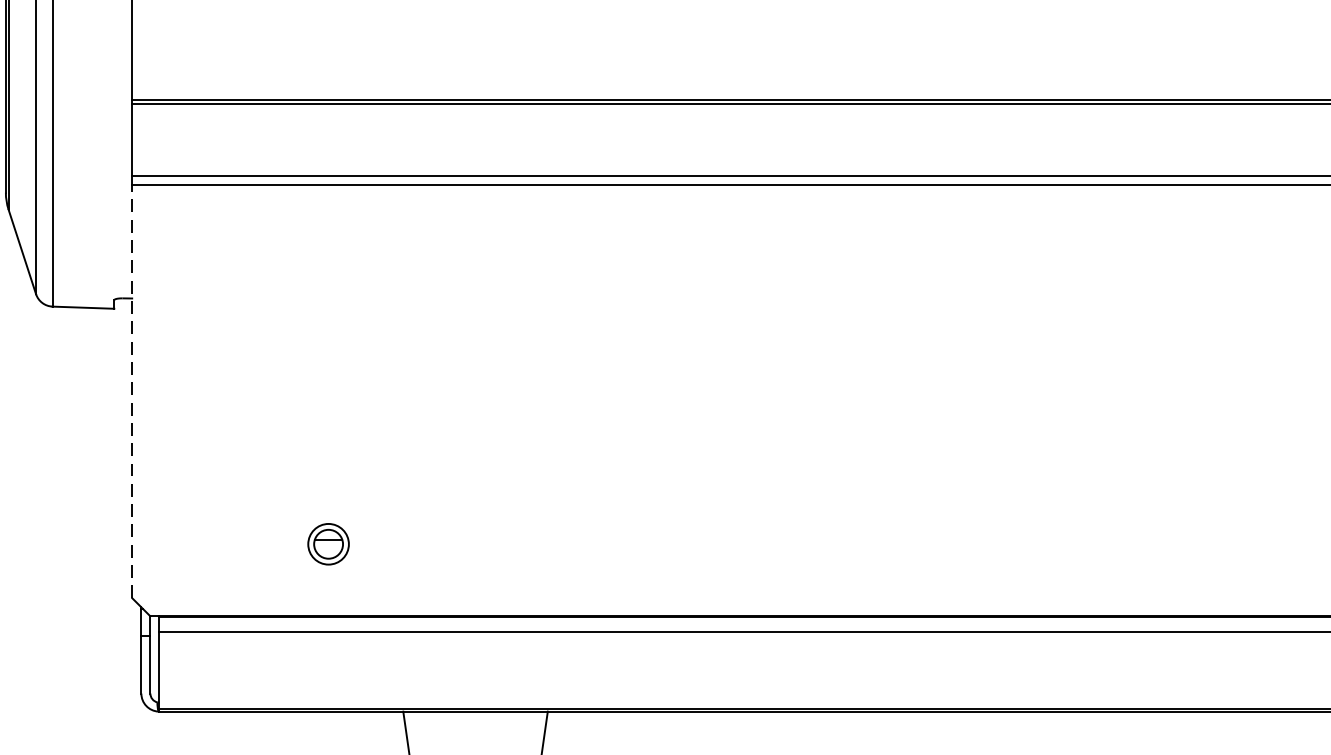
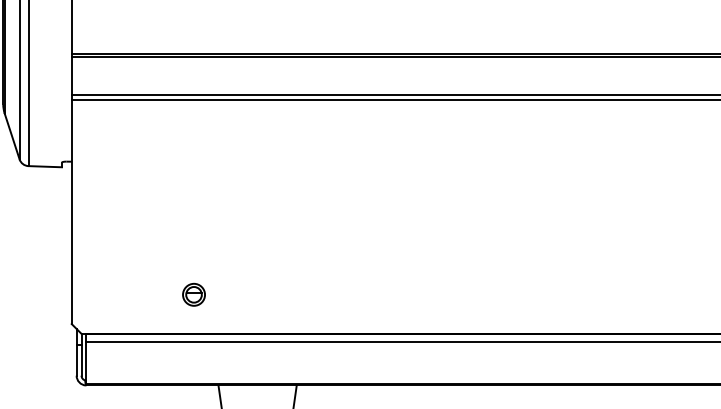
line: (131, 392) -> (71, 212), dashed -> solid
part: (327, 543) -> (193, 294), moved

